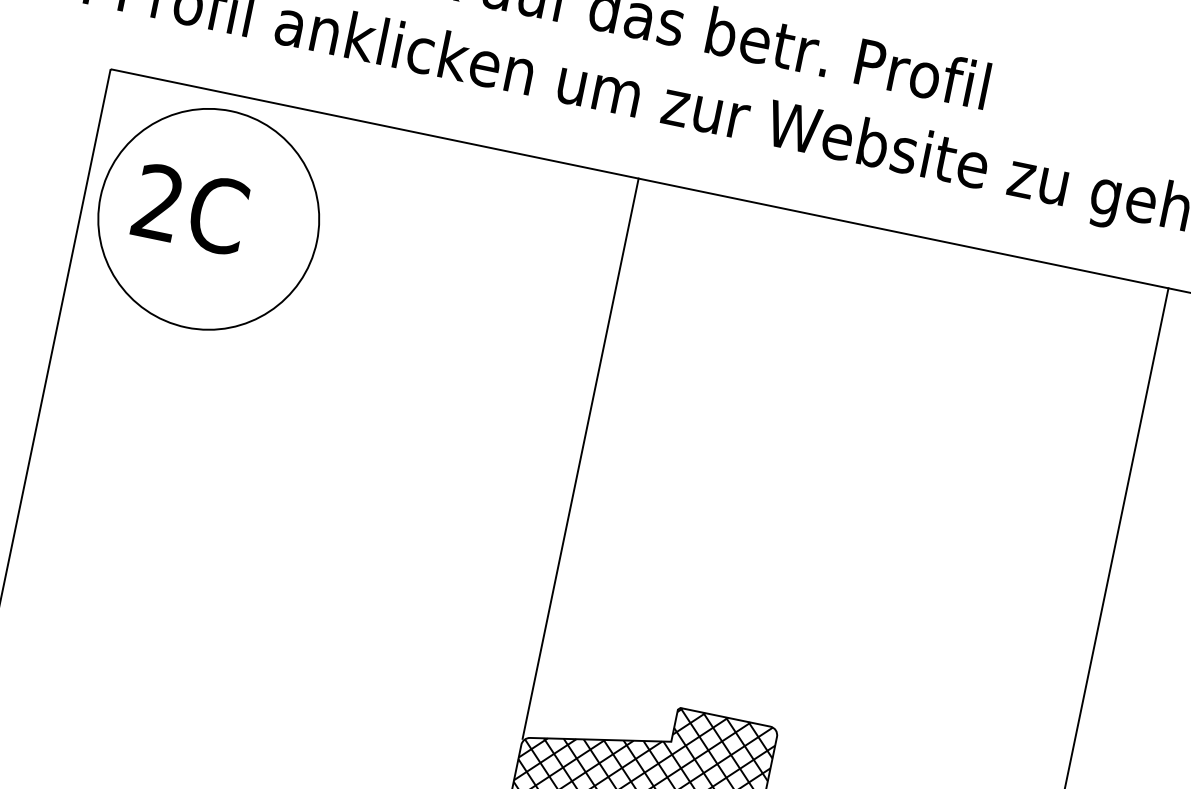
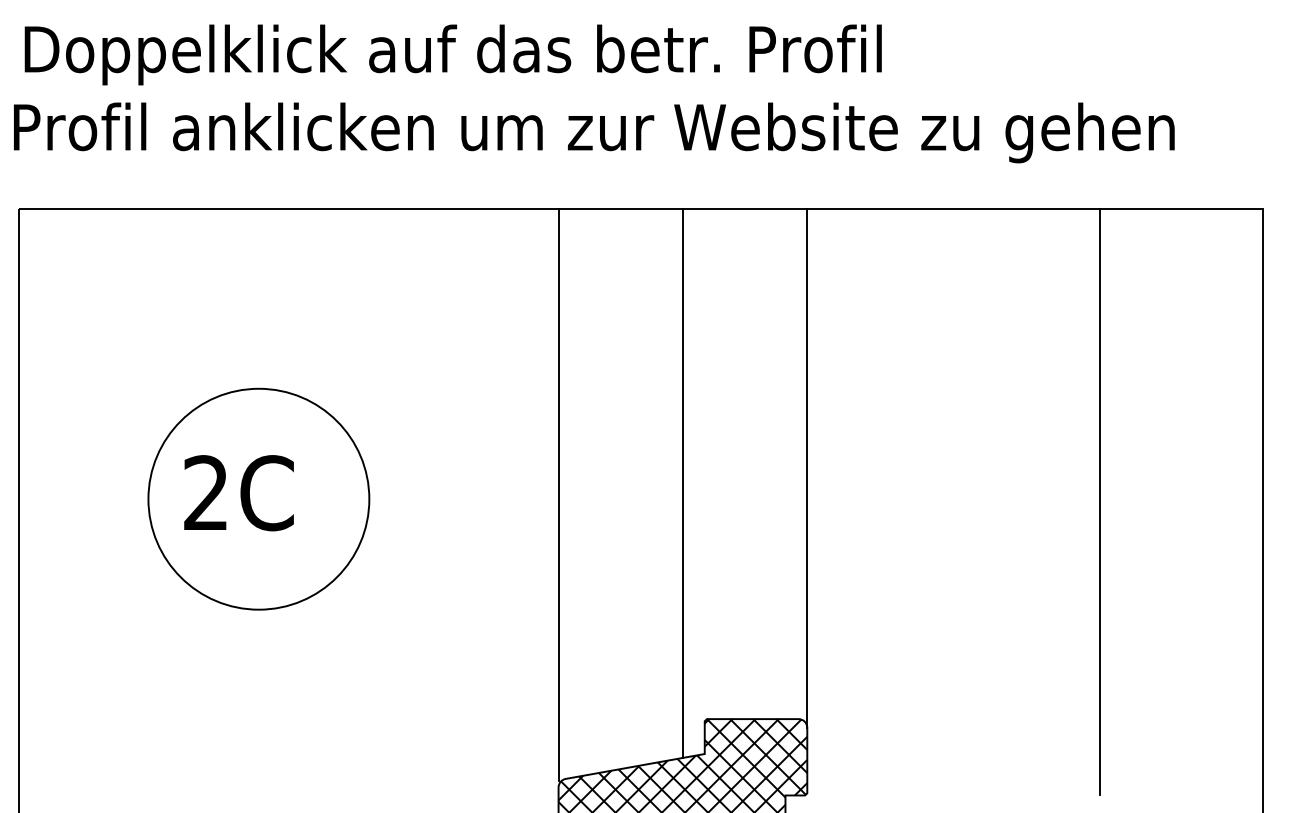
part: (208, 218) -> (258, 498), moved
line: (704, 472) -> (682, 483), added
line: (829, 483) -> (807, 468), added

